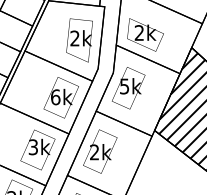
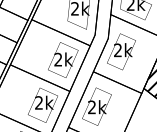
text: (124, 86) -> (117, 50), 5k -> 2k
text: (55, 97) -> (58, 59), 6k -> 2k
text: (32, 147) -> (38, 103), 3k -> 2k

